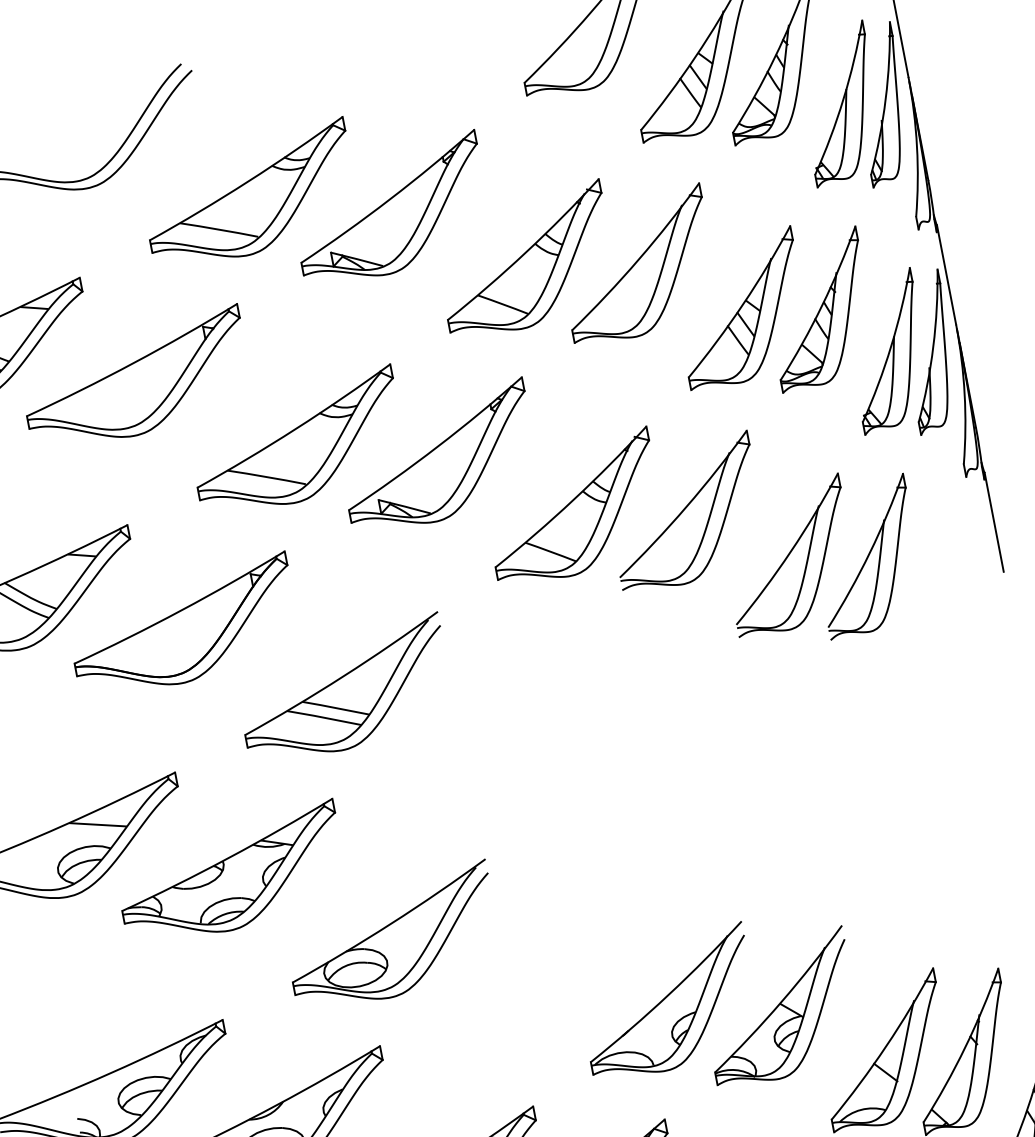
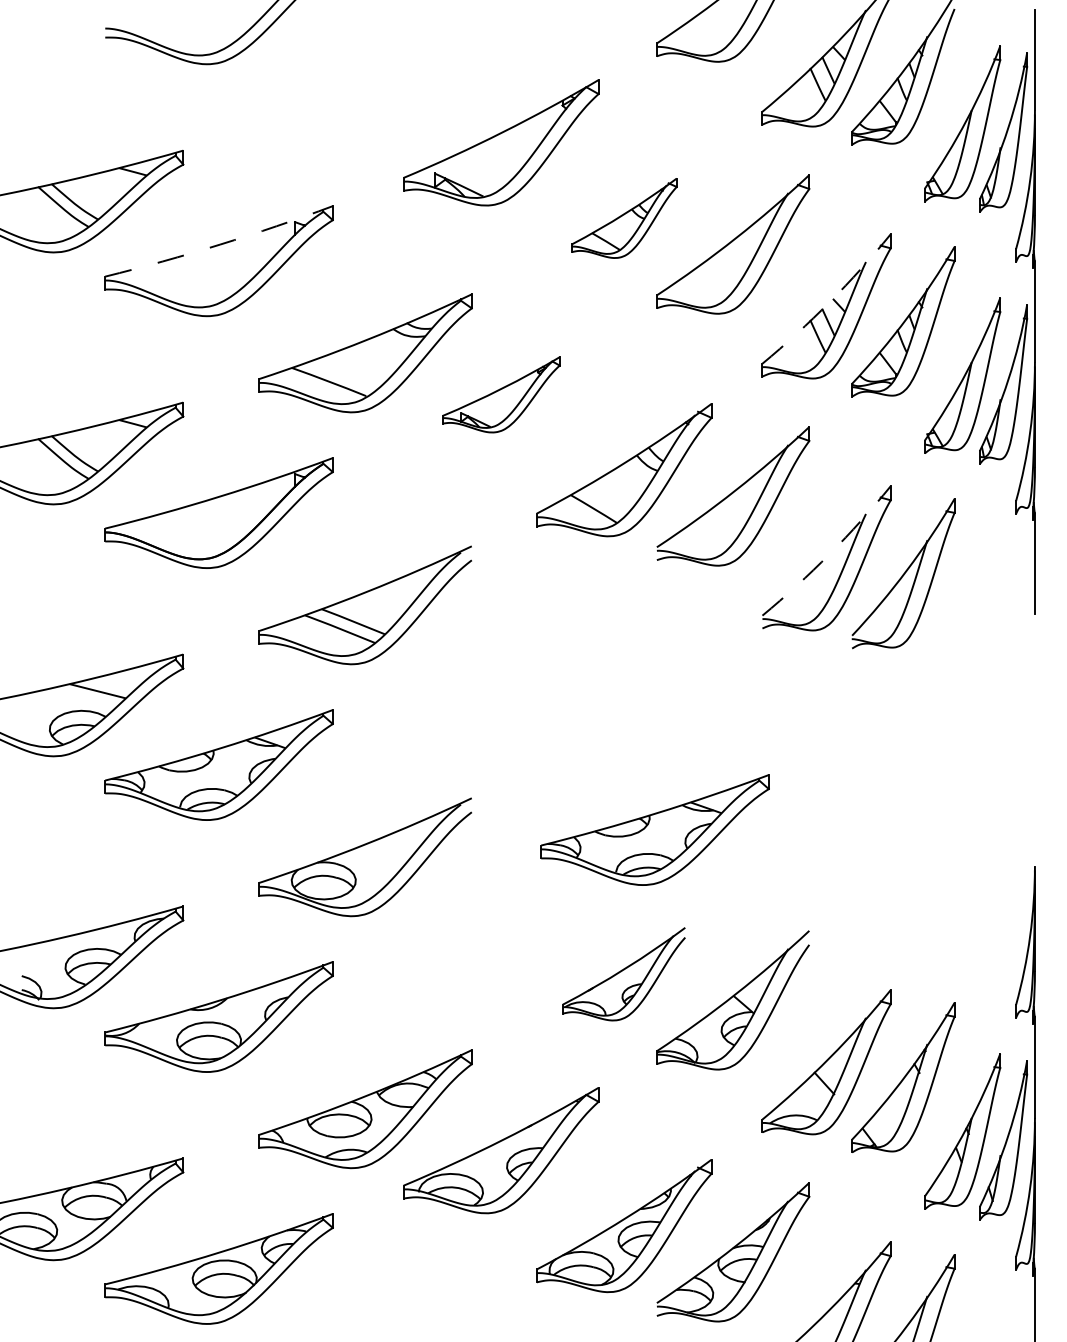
part: (249, 195) -> (365, 101), removed
part: (525, 260) -> (624, 218), size x0.6
arc: (743, 304) -> (829, 302), solid -> dashed
arc: (134, 362) -> (220, 244), solid -> dashed
part: (438, 457) -> (501, 394), size x0.6
arc: (790, 552) -> (829, 554), solid -> dashed
part: (670, 855) -> (654, 829), added
part: (667, 1003) -> (623, 974), size x0.7

